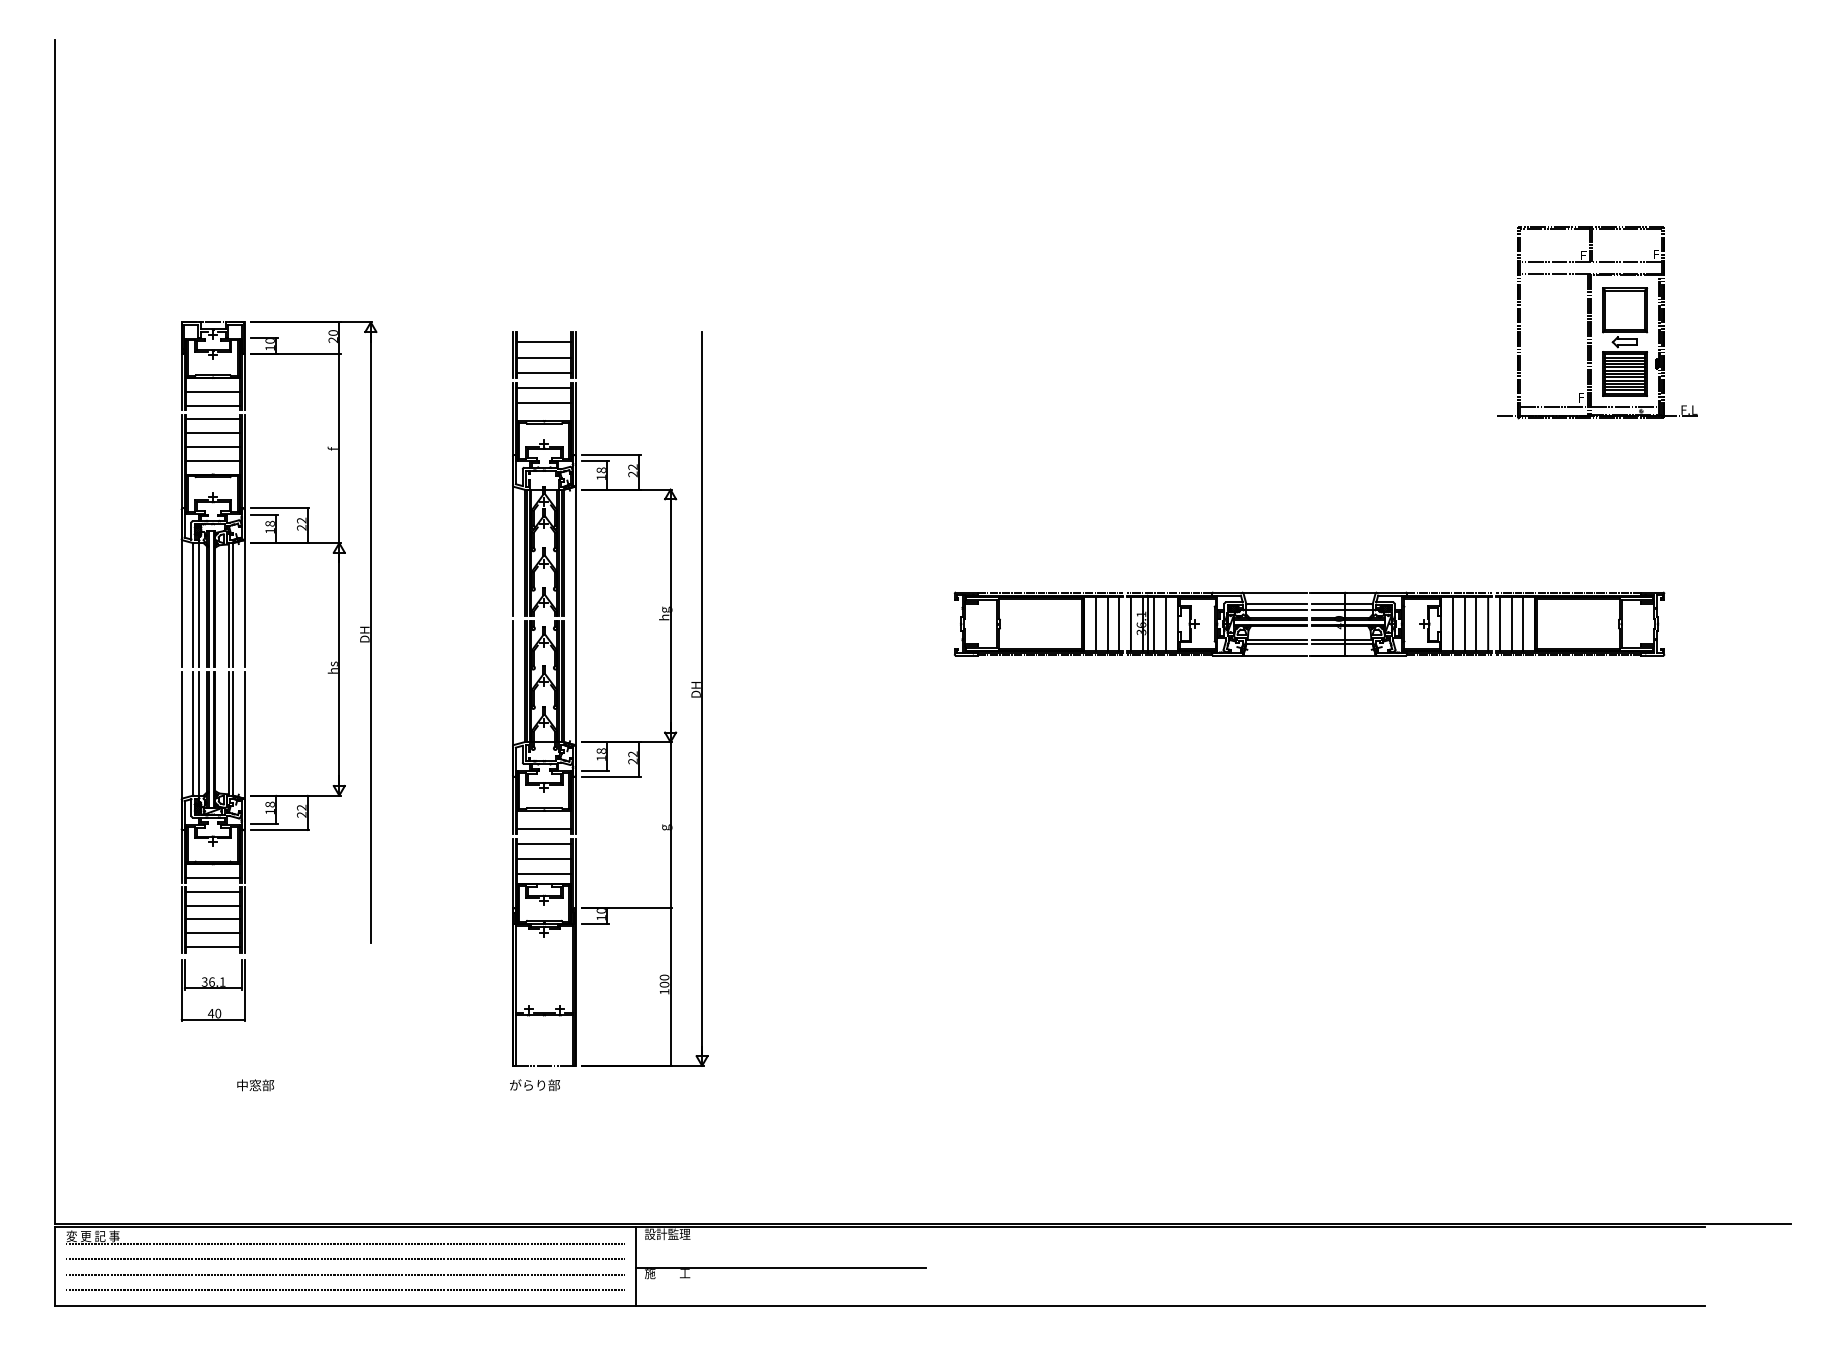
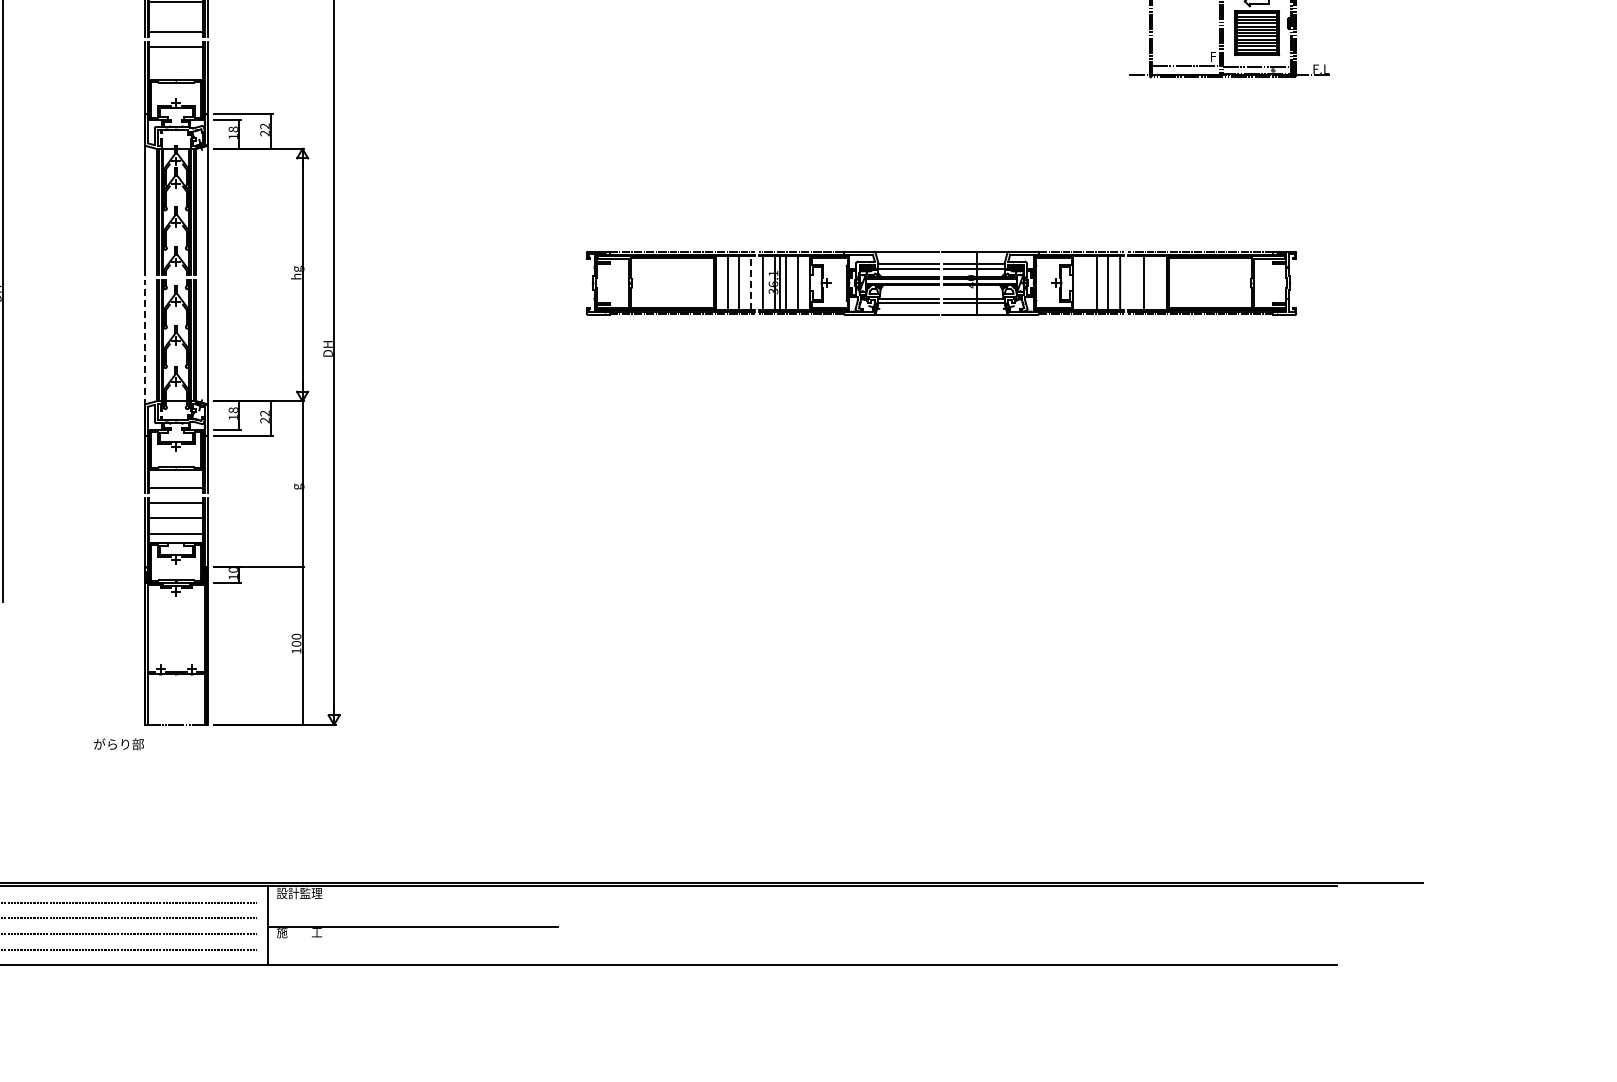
line: (544, 357) -> (176, 16), removed
line: (544, 402) -> (176, 61), removed
line: (1453, 623) -> (1085, 282), removed
line: (1499, 623) -> (1131, 282), removed
line: (1523, 623) -> (1155, 282), removed
line: (1119, 624) -> (751, 283), solid -> dashed
line: (512, 683) -> (144, 342), solid -> dashed
text: (534, 1085) -> (118, 744), moved

